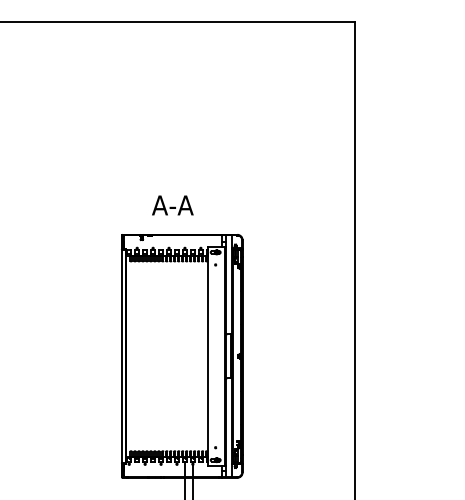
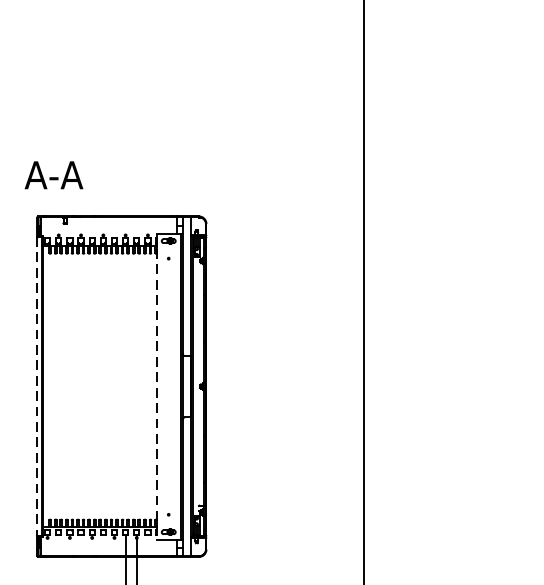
text: (172, 205) -> (53, 175), moved
line: (121, 356) -> (36, 386), solid -> dashed
line: (207, 356) -> (157, 386), solid -> dashed

